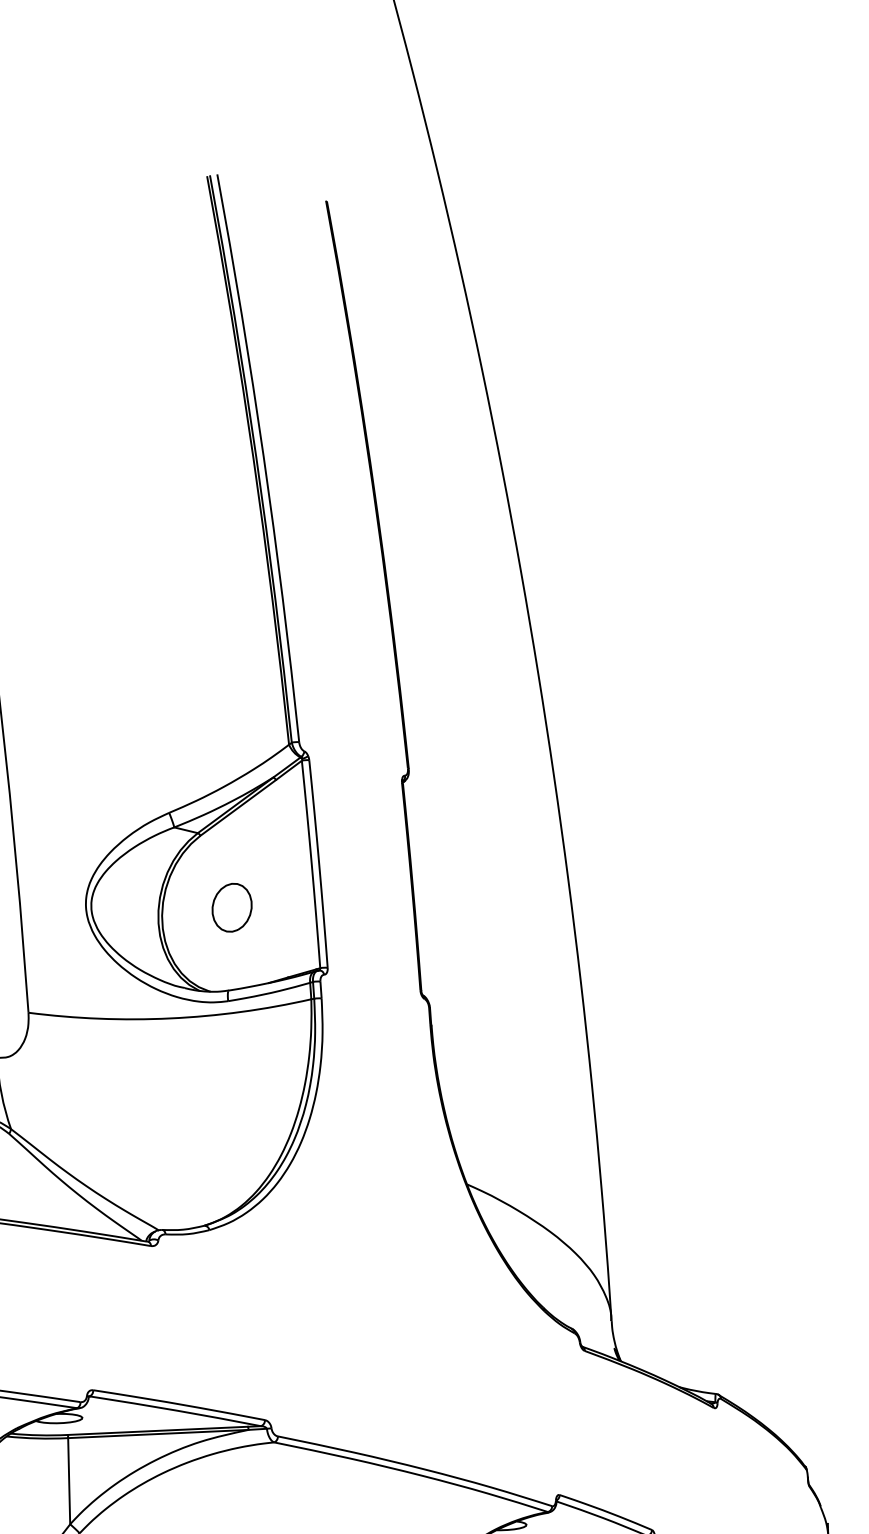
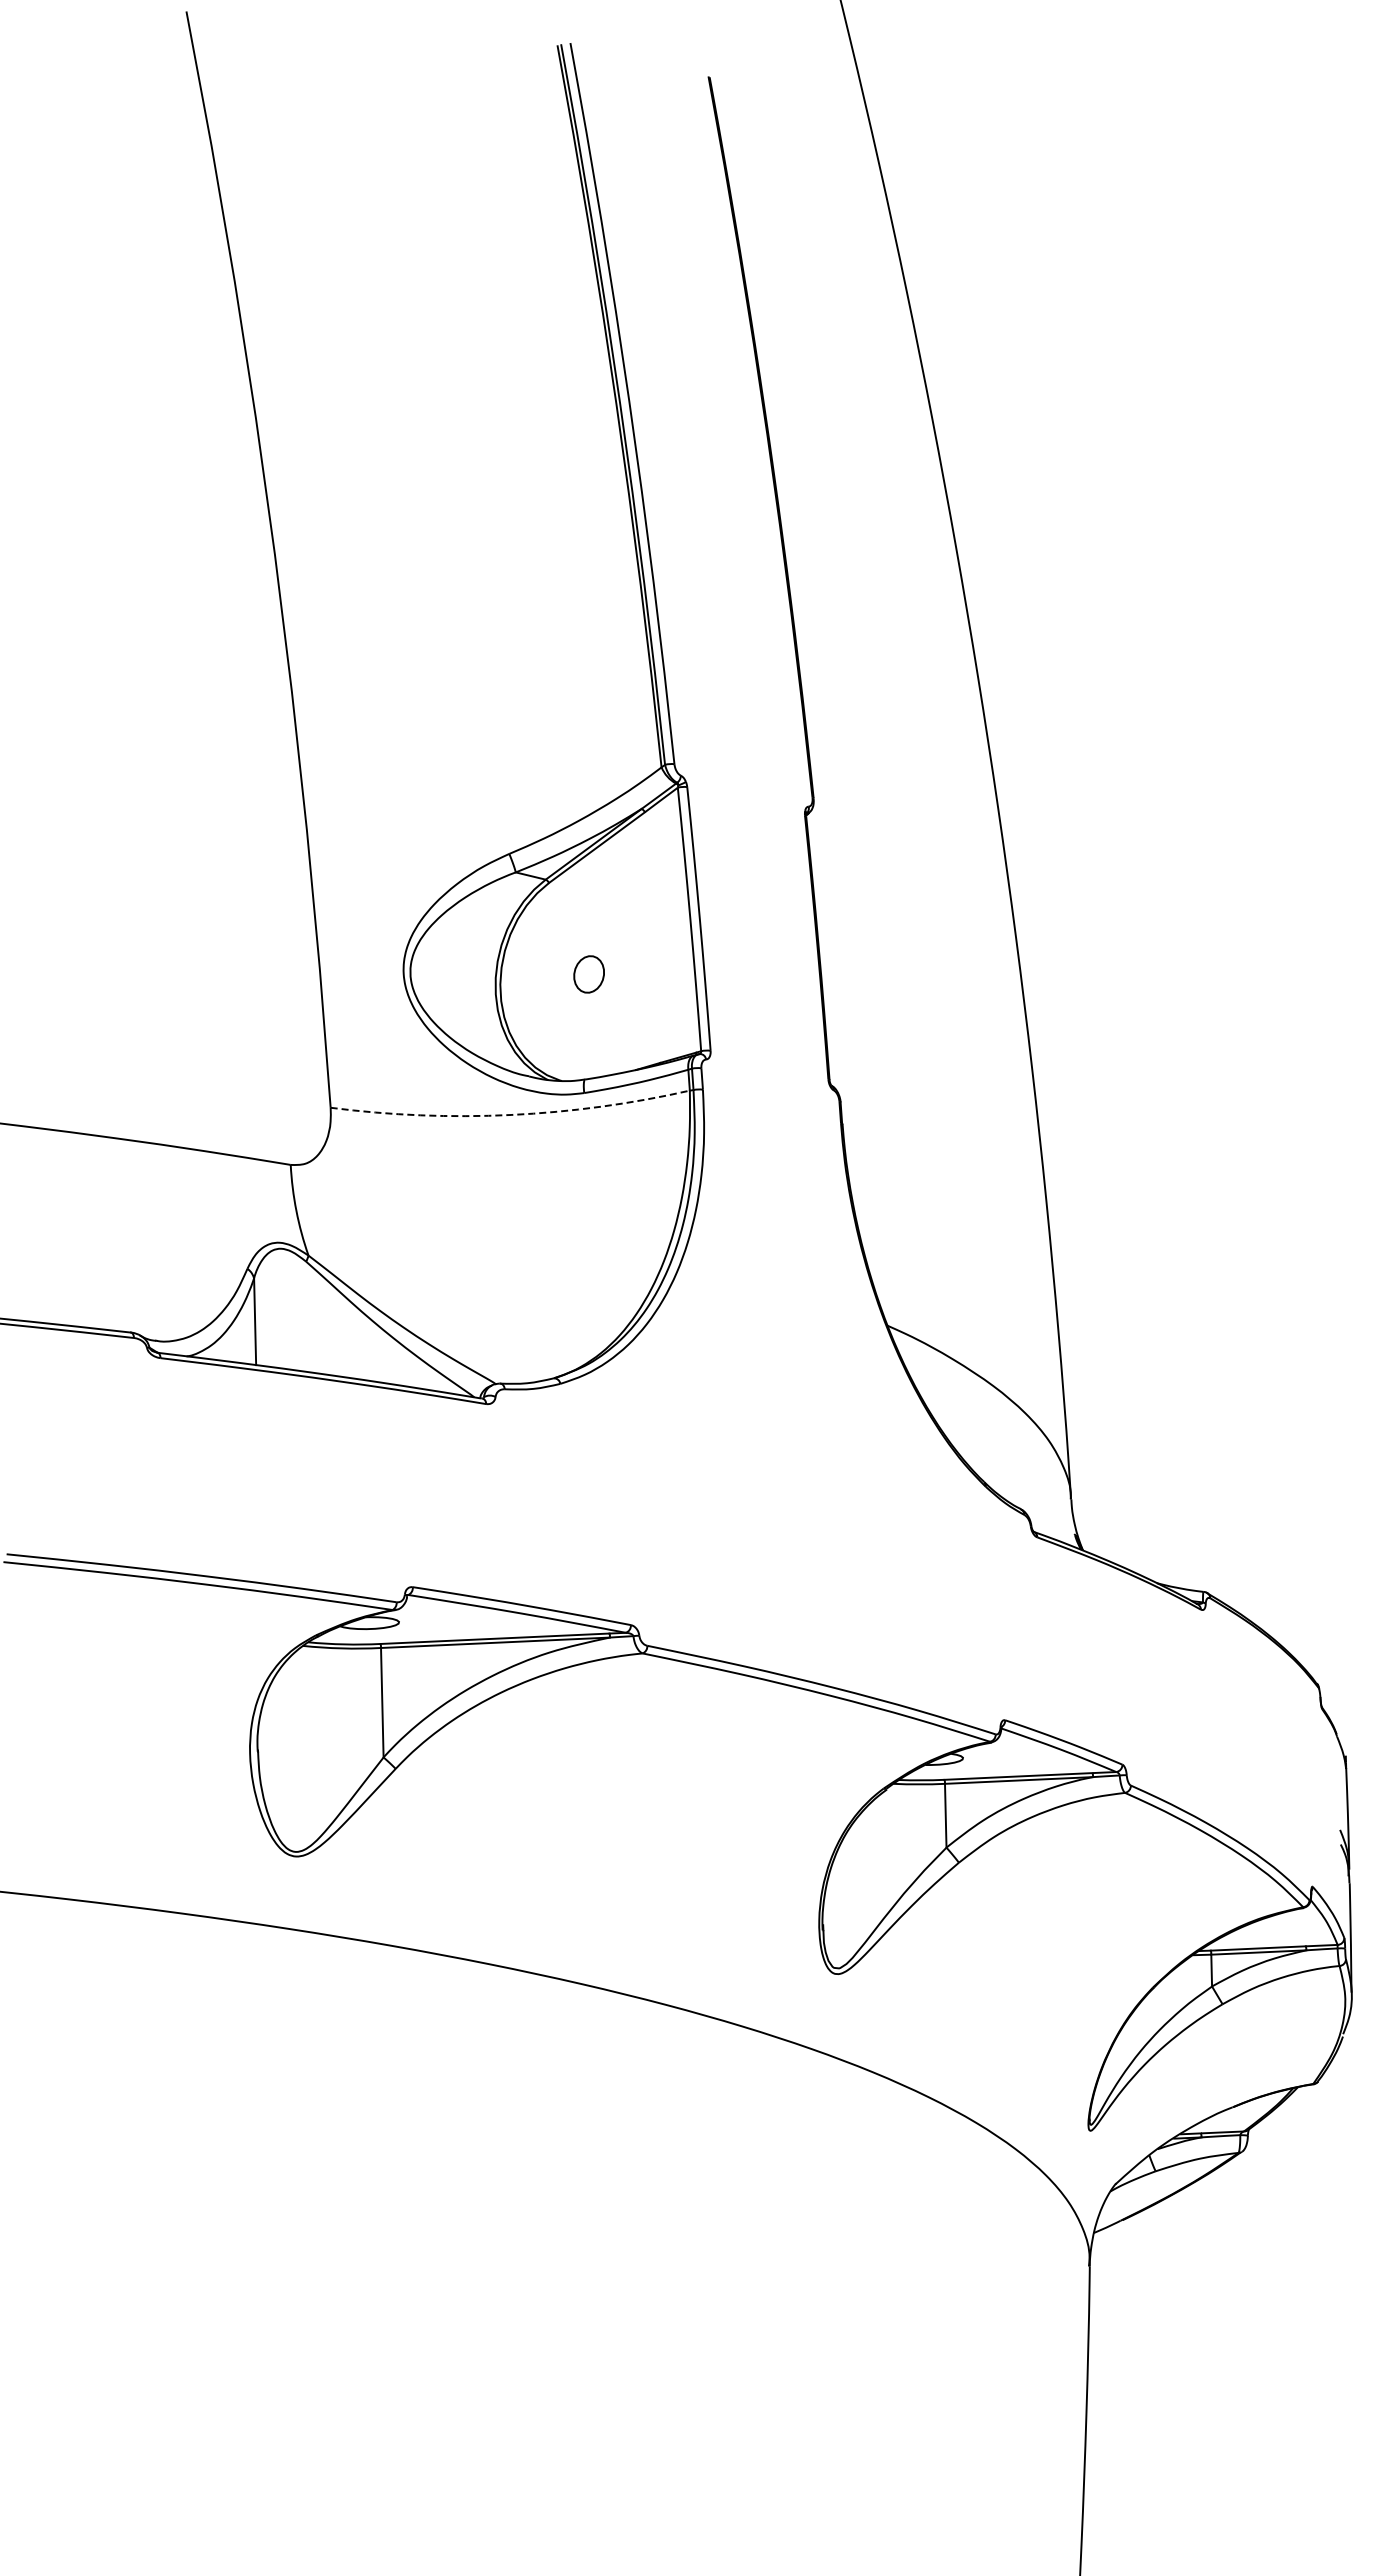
part: (231, 907) -> (588, 974), size x0.6
arc: (170, 1018) -> (511, 1114), solid -> dashed

